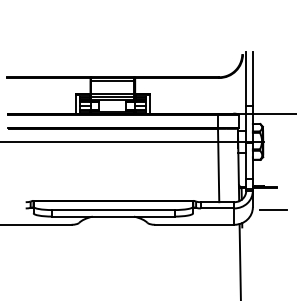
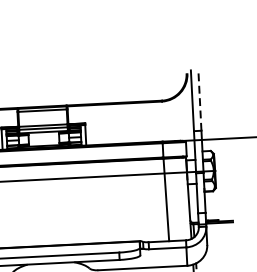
line: (252, 78) -> (199, 100), solid -> dashed
line: (273, 210) -> (230, 247), removed

